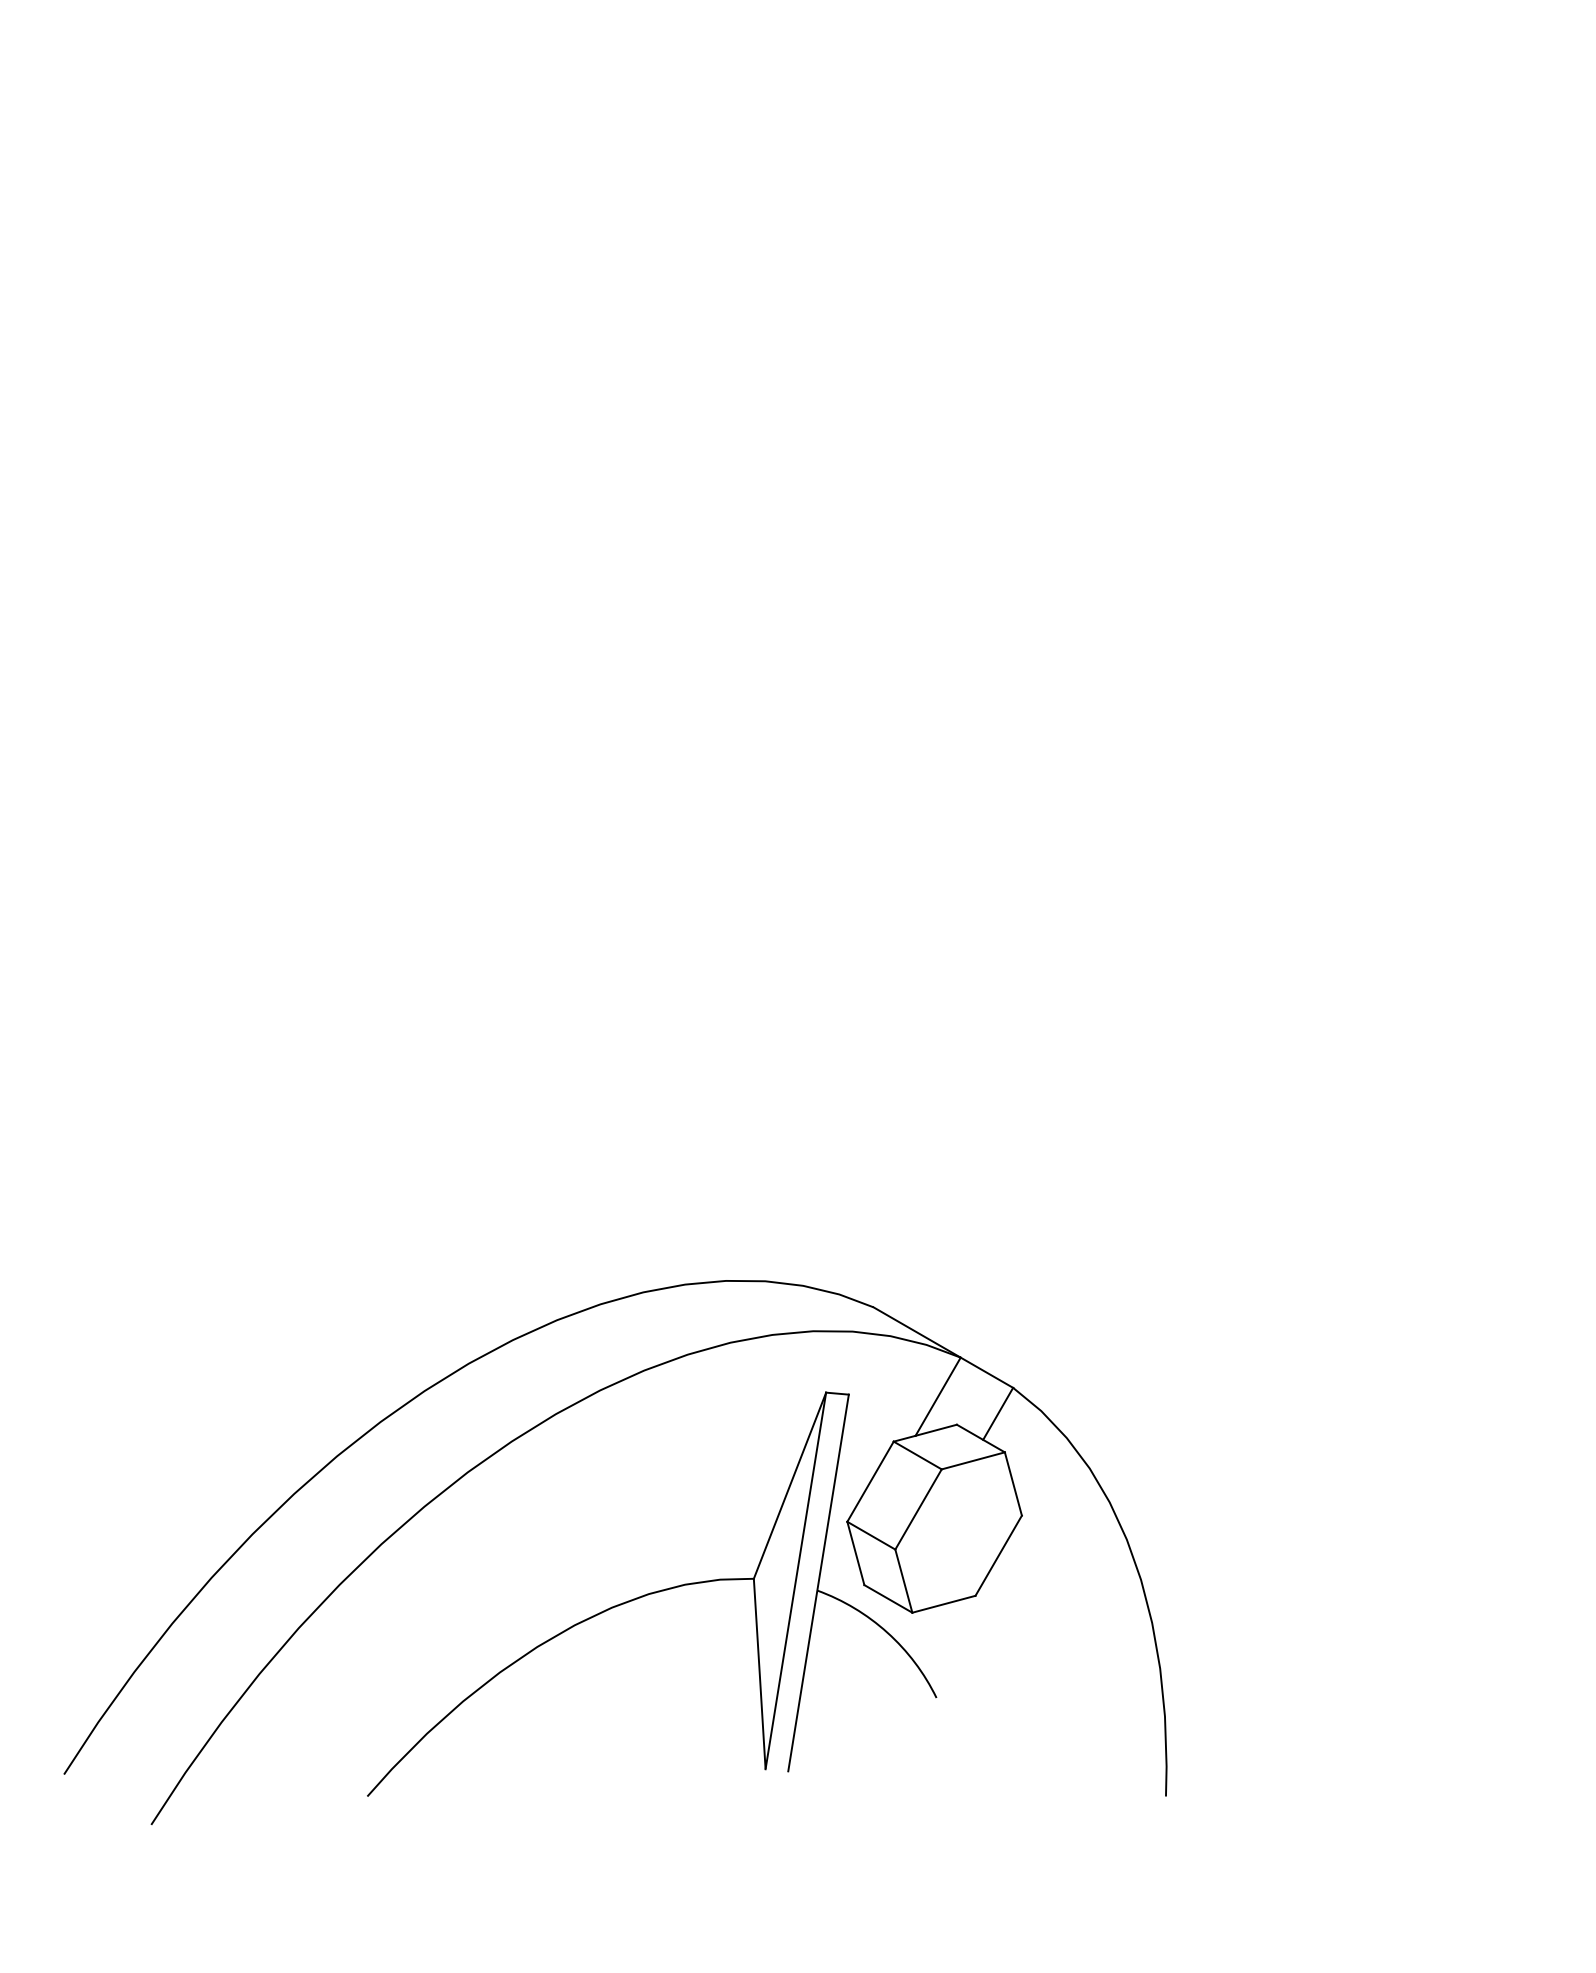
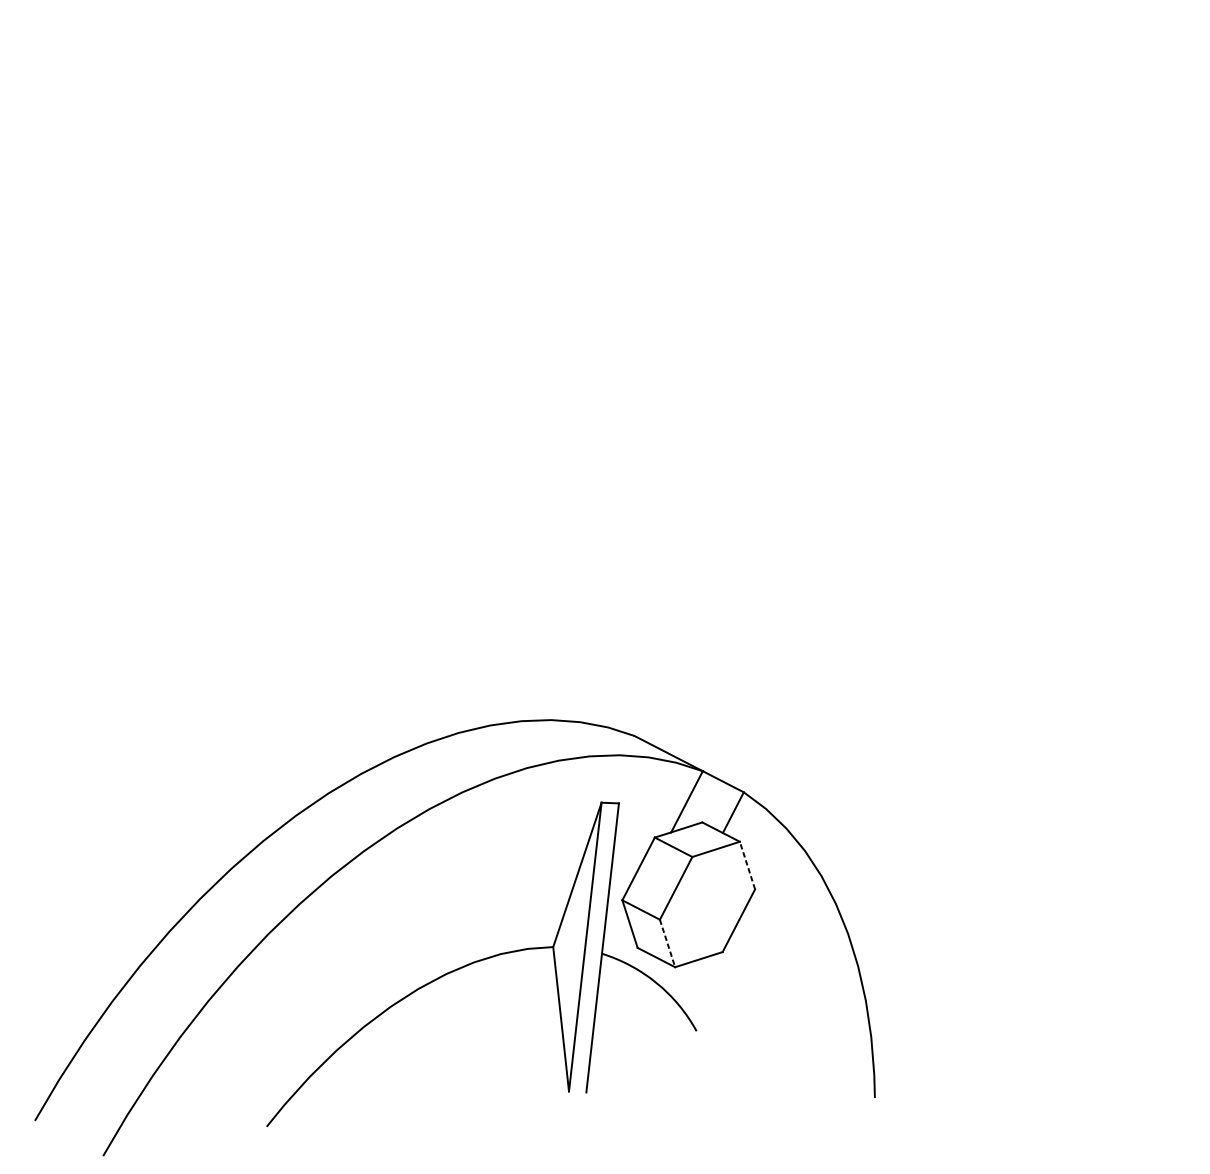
line: (1013, 1484) -> (747, 865), solid -> dashed
line: (903, 1581) -> (667, 943), solid -> dashed

